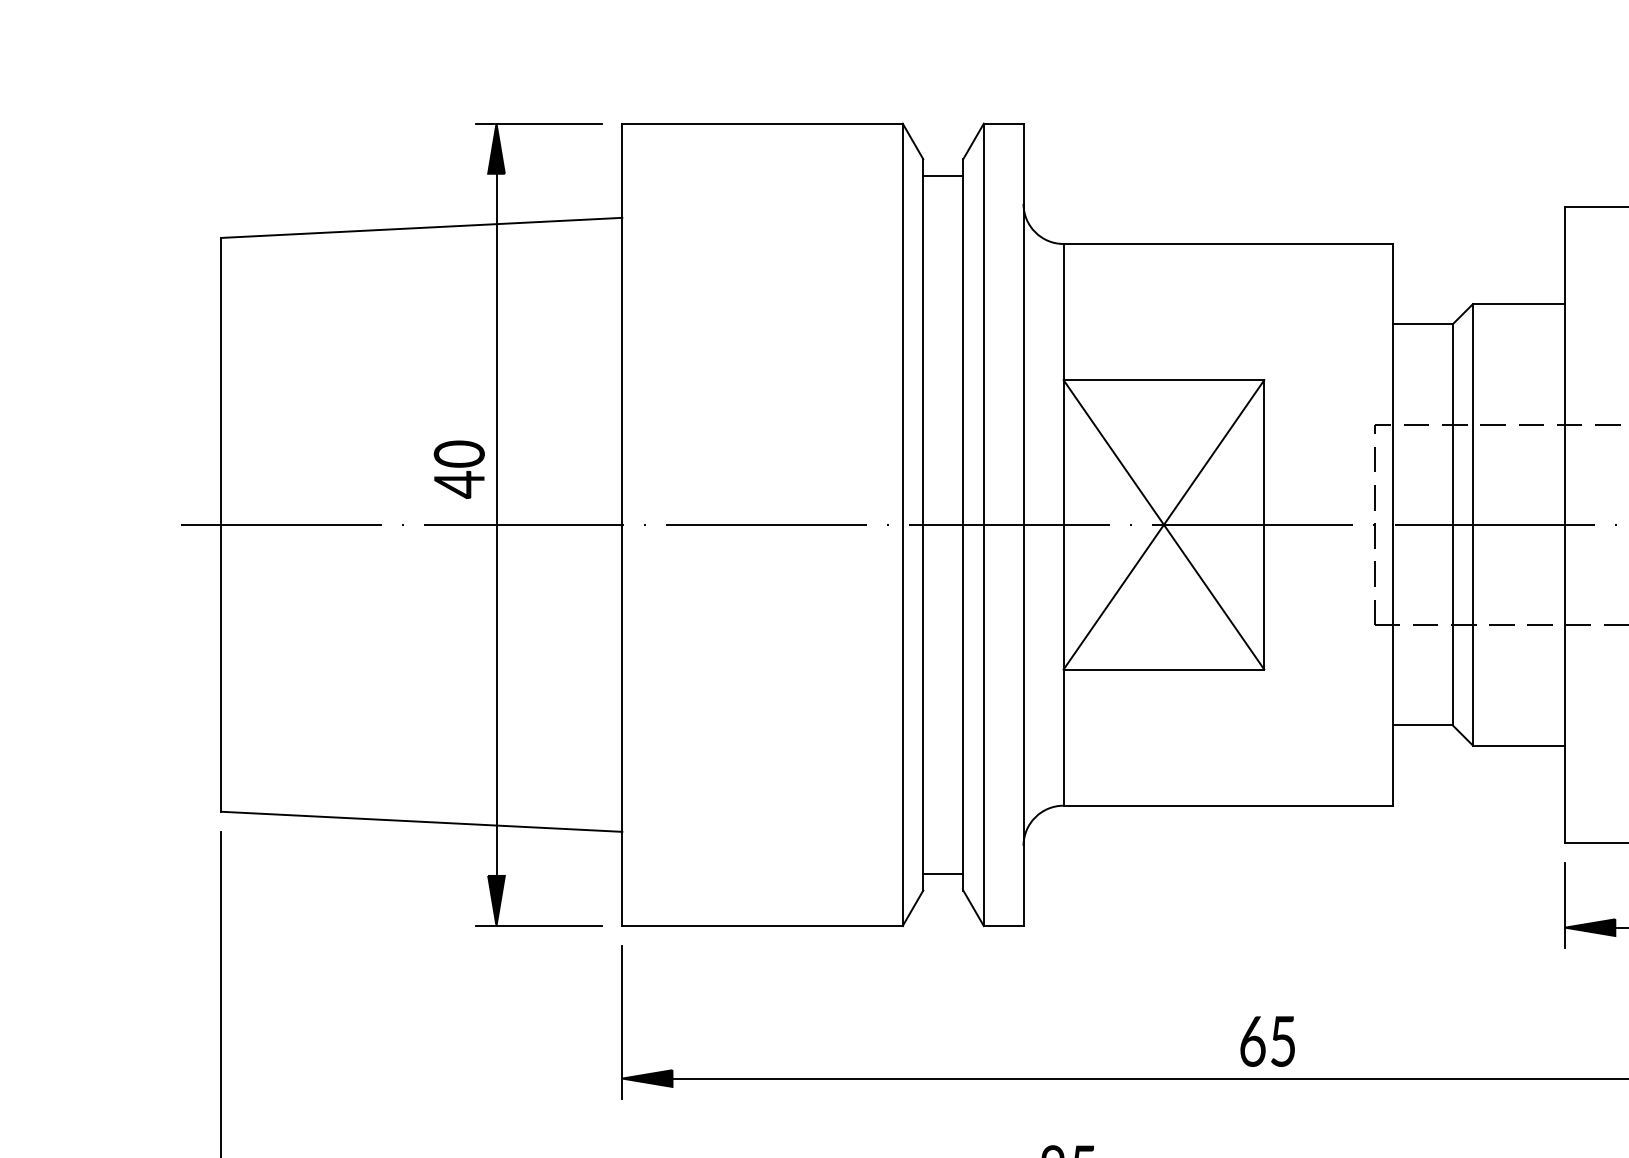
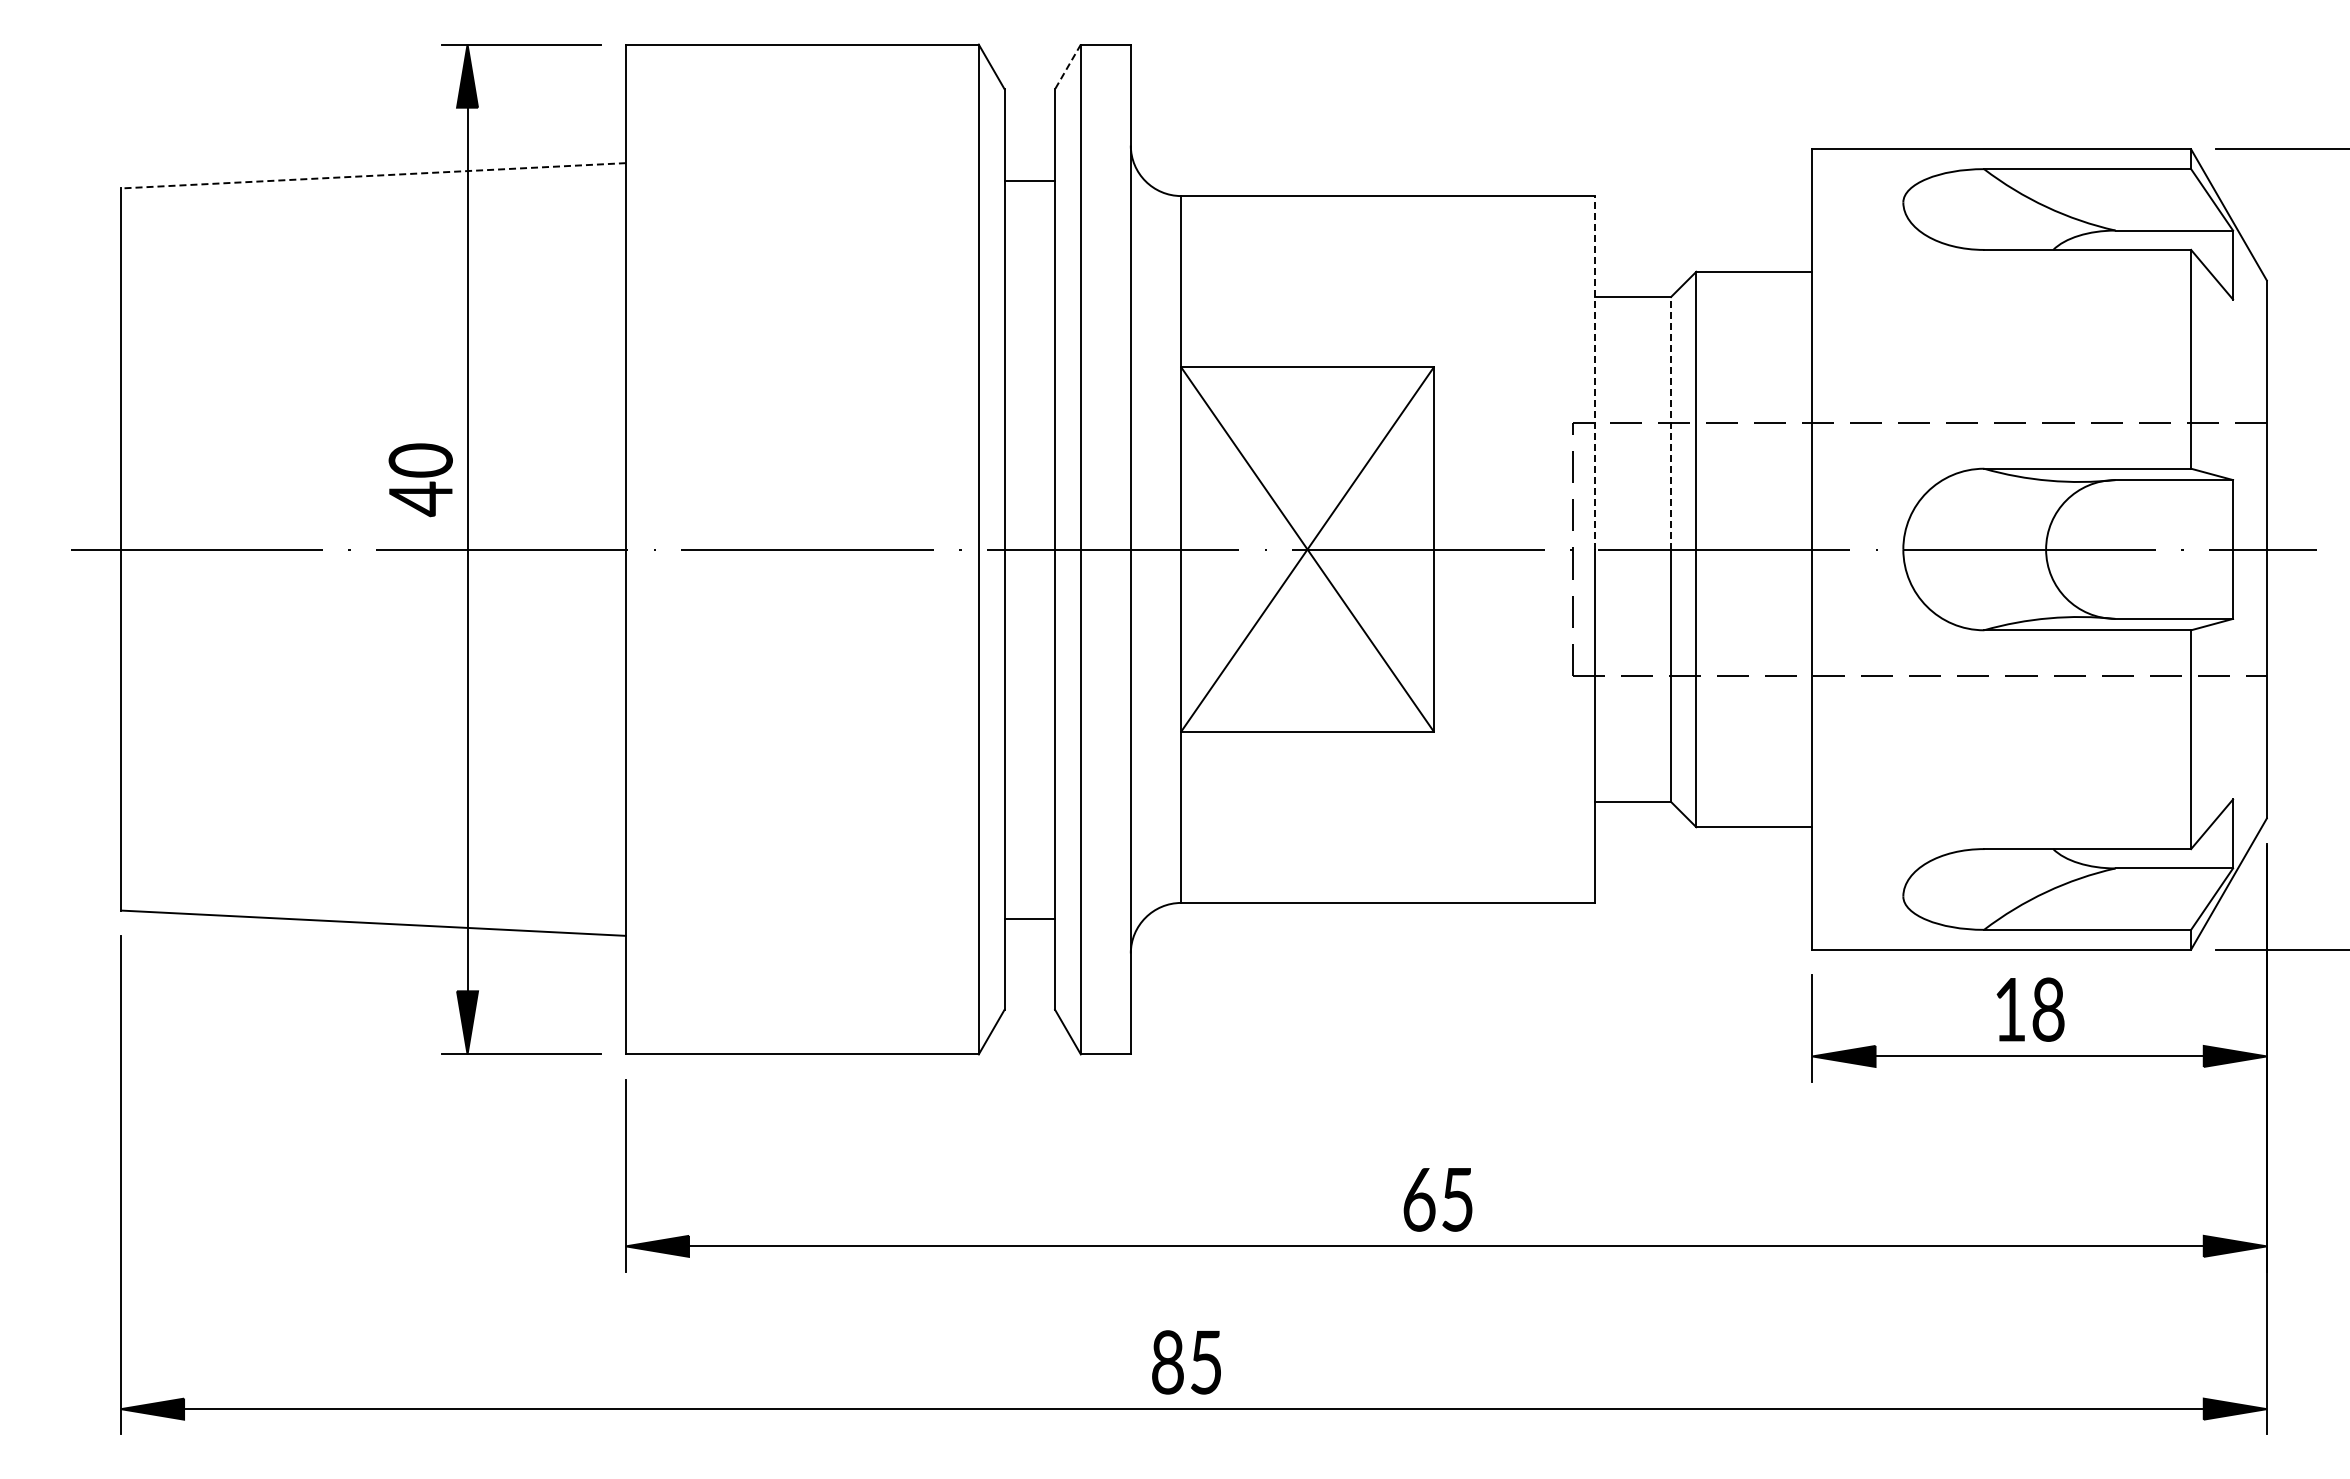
line: (973, 141) -> (1067, 66), solid -> dashed
line: (943, 176) -> (1029, 181), moved
line: (421, 227) -> (373, 175), solid -> dashed
line: (1392, 384) -> (1595, 372), solid -> dashed
line: (1453, 423) -> (1671, 422), solid -> dashed
line: (943, 873) -> (1029, 918), moved

